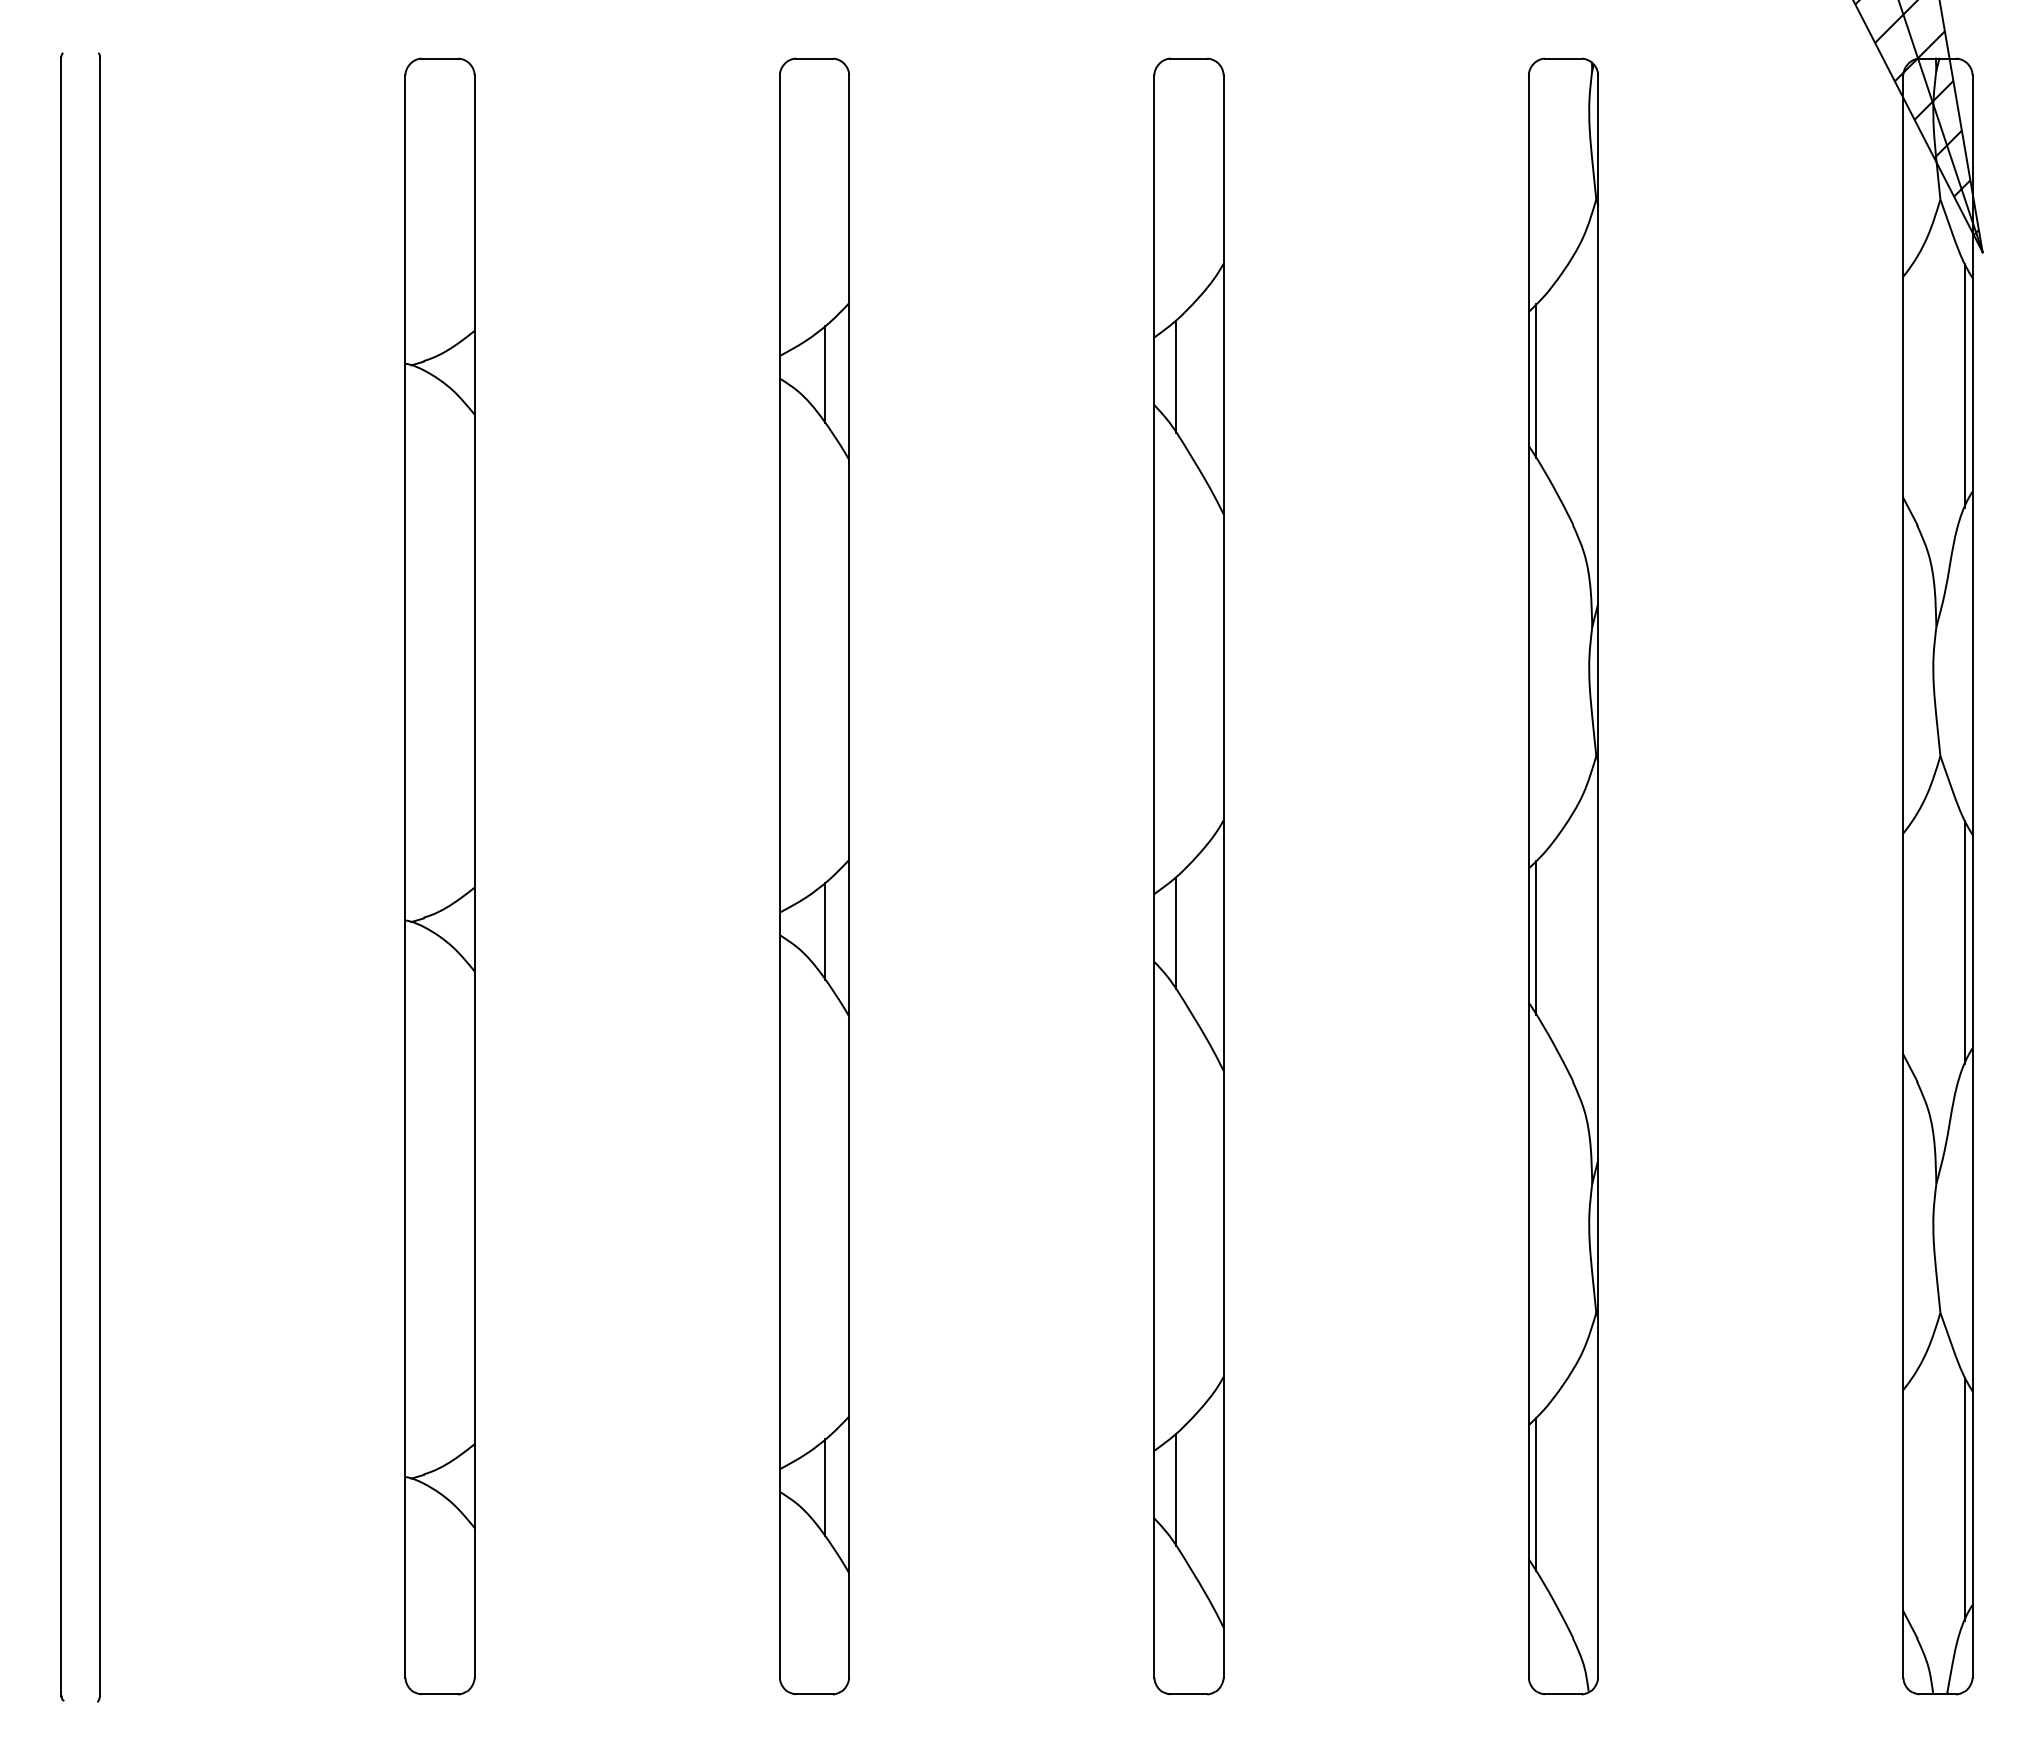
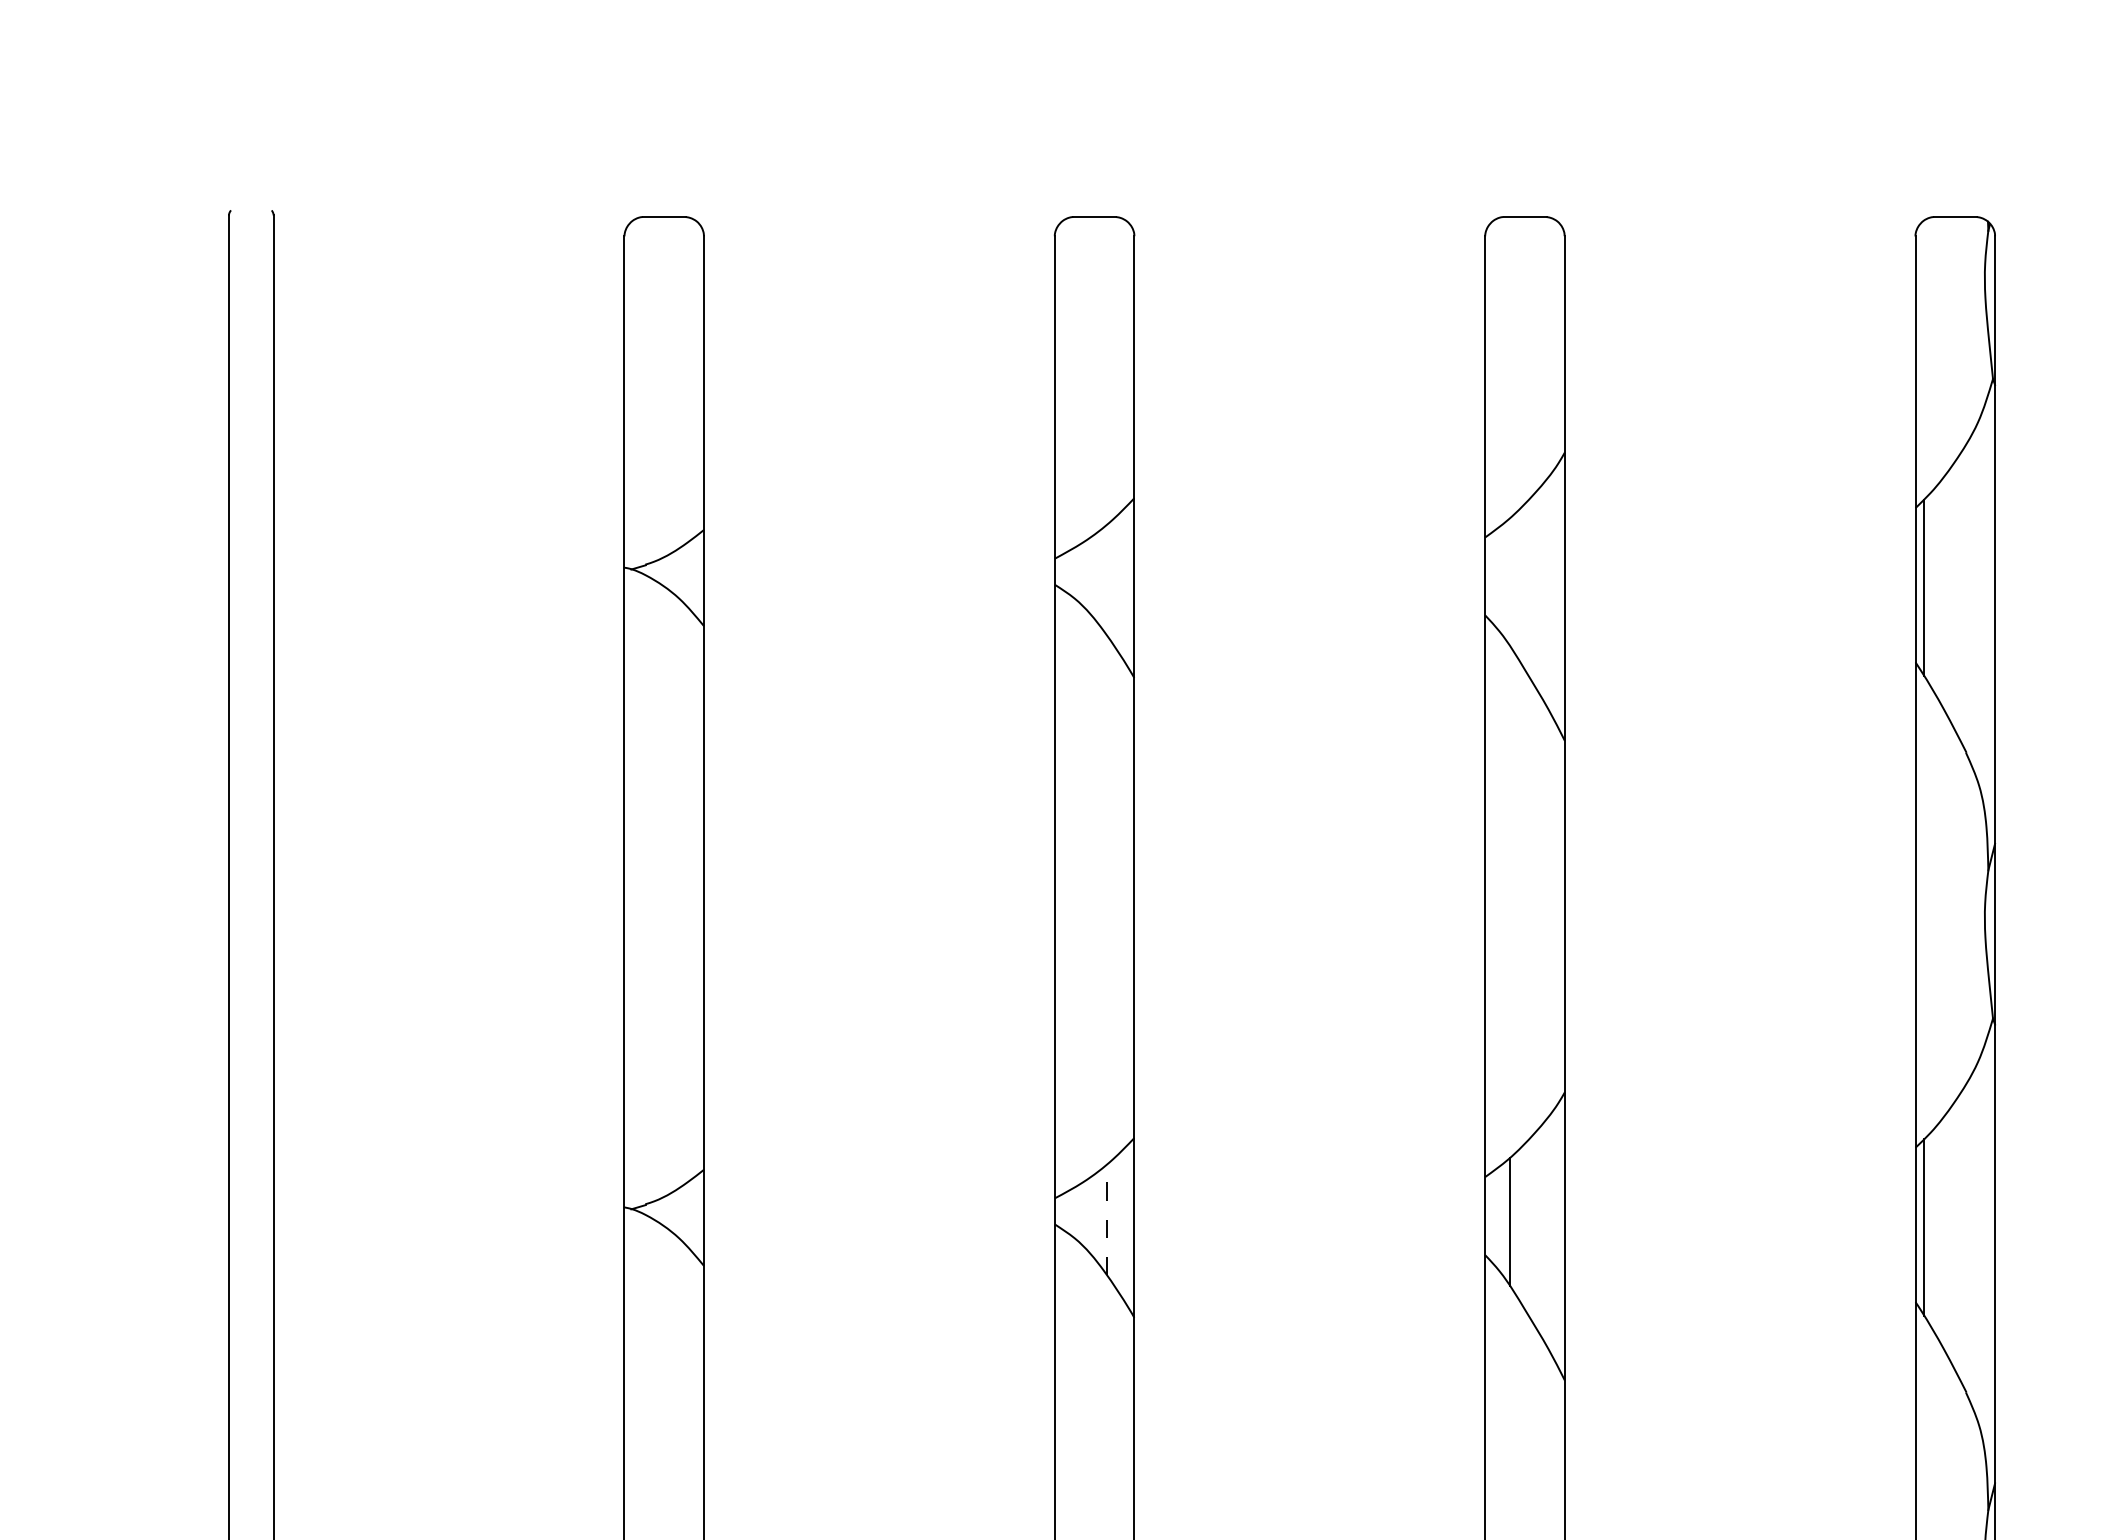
line: (825, 373) -> (1107, 578), removed
line: (1175, 376) -> (1509, 582), removed
line: (825, 930) -> (1107, 1219), solid -> dashed

